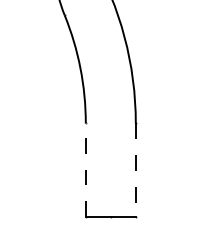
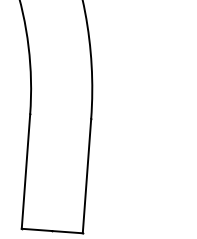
line: (85, 170) -> (25, 171), dashed -> solid
line: (135, 170) -> (86, 176), dashed -> solid

